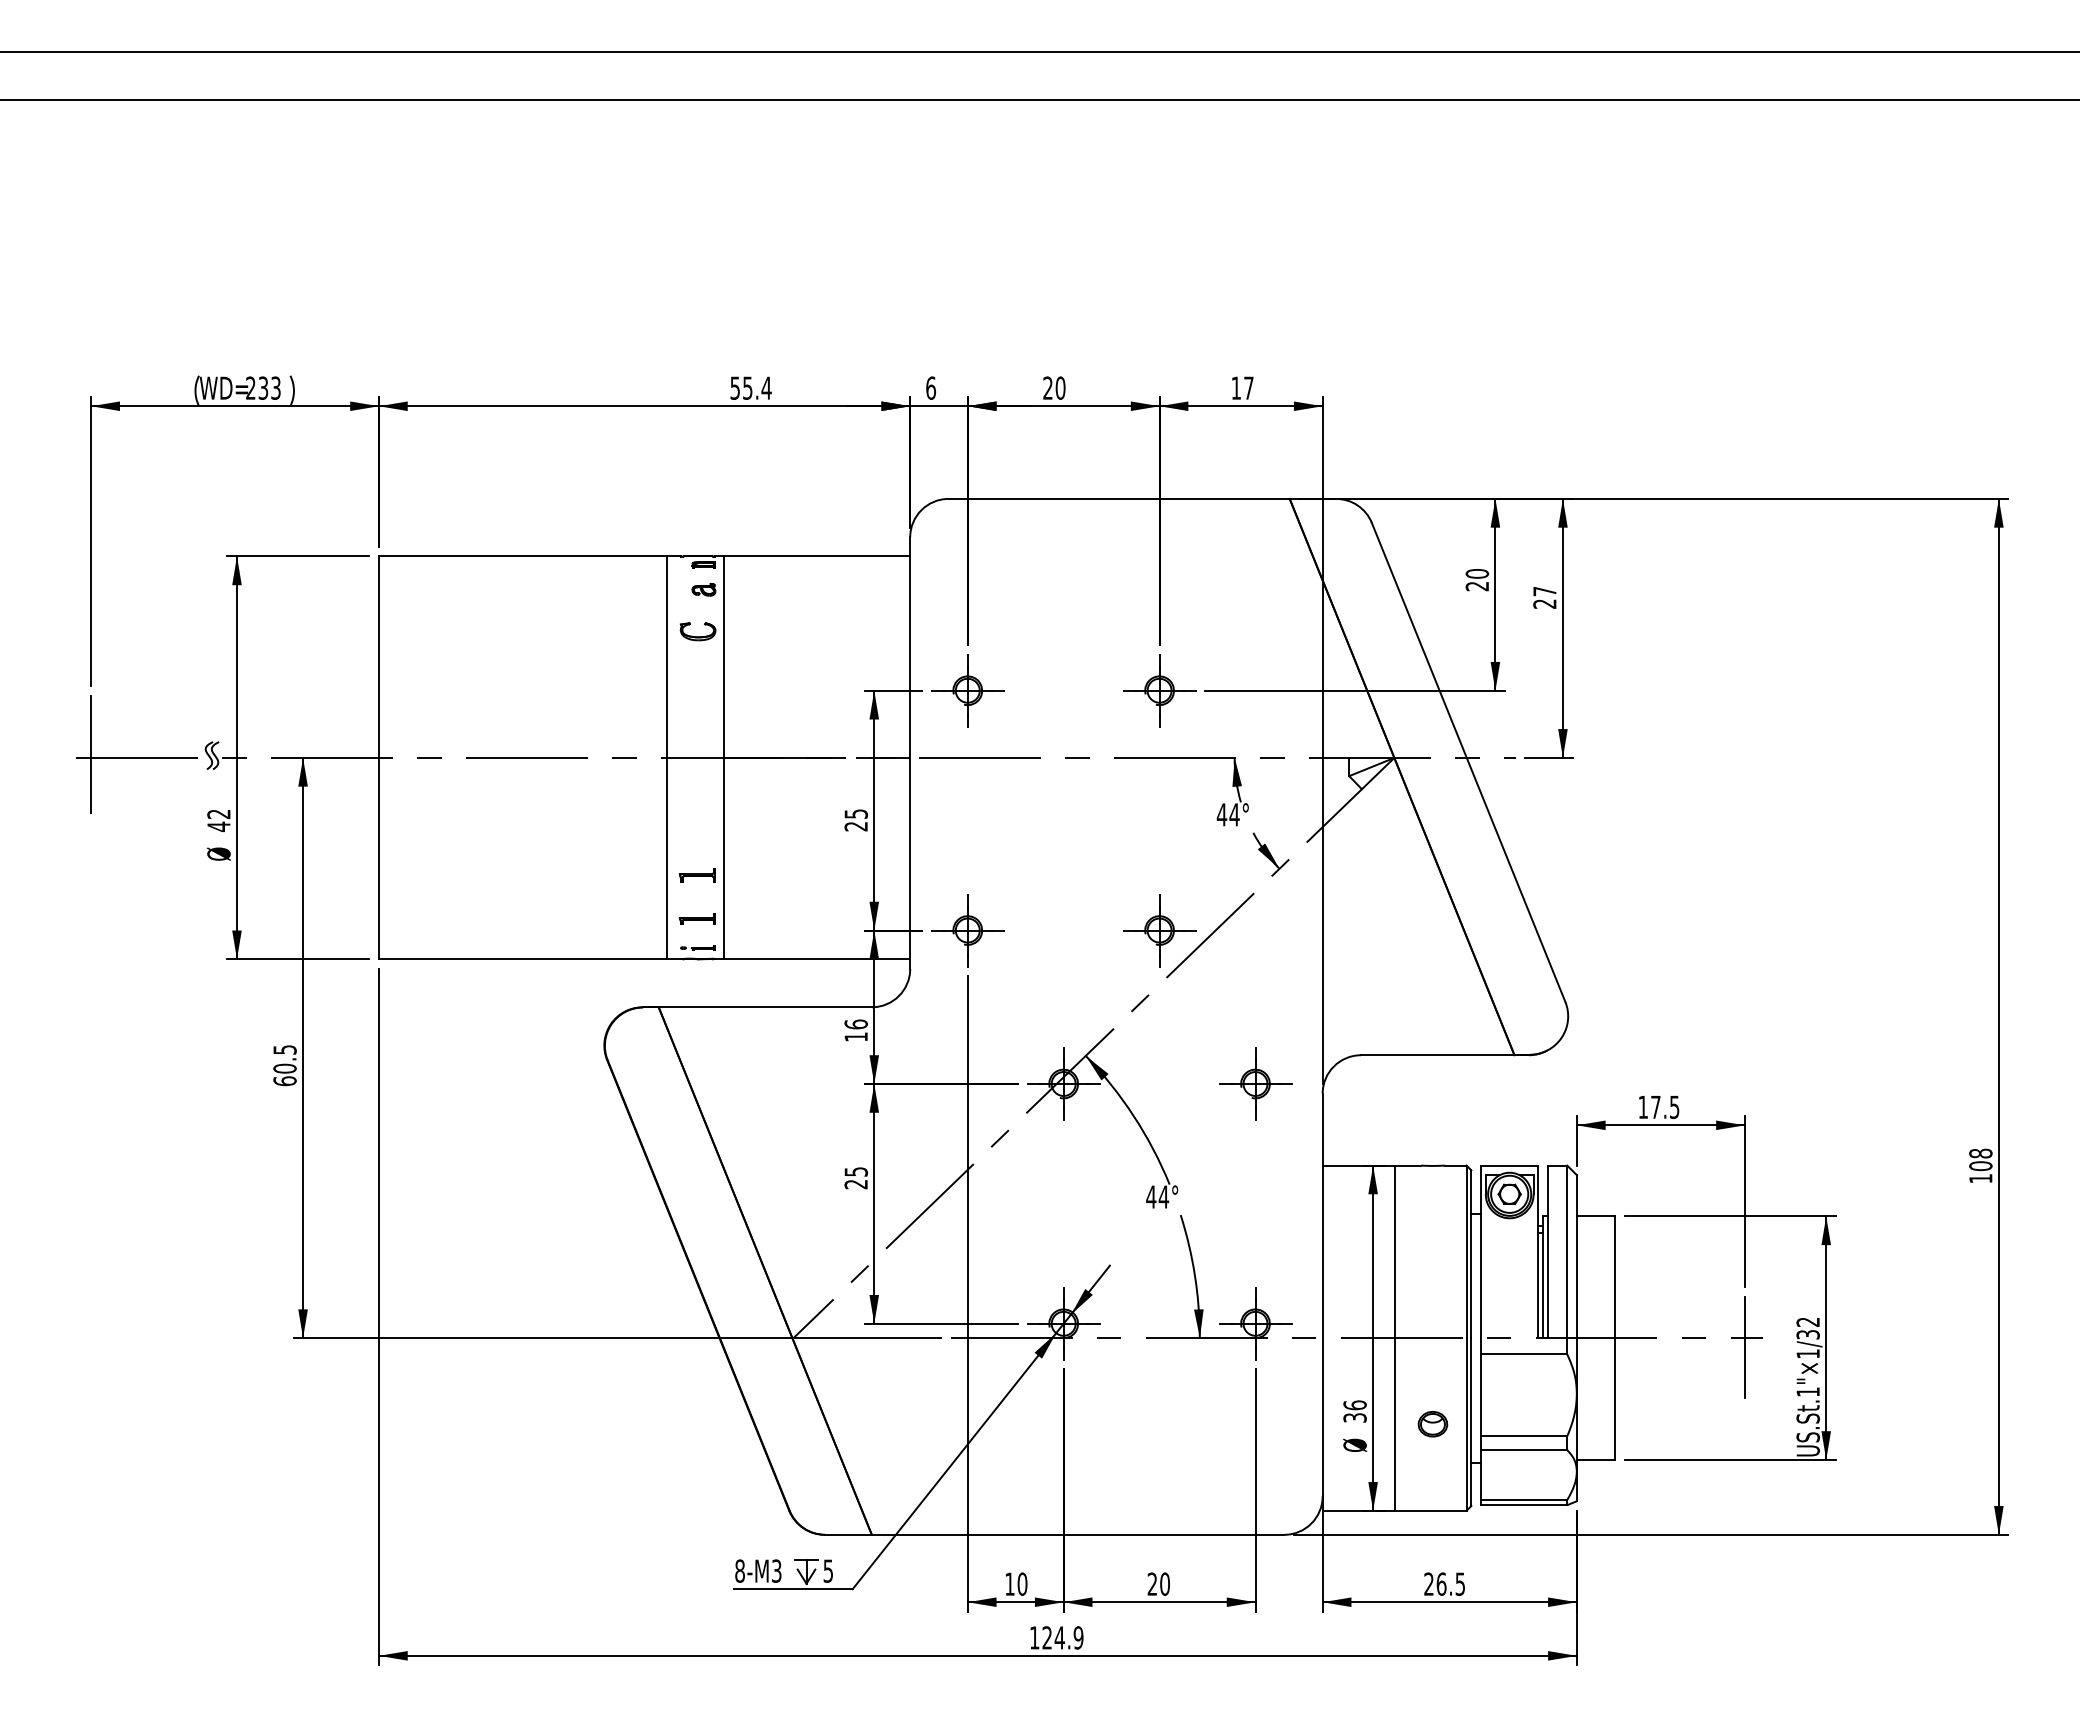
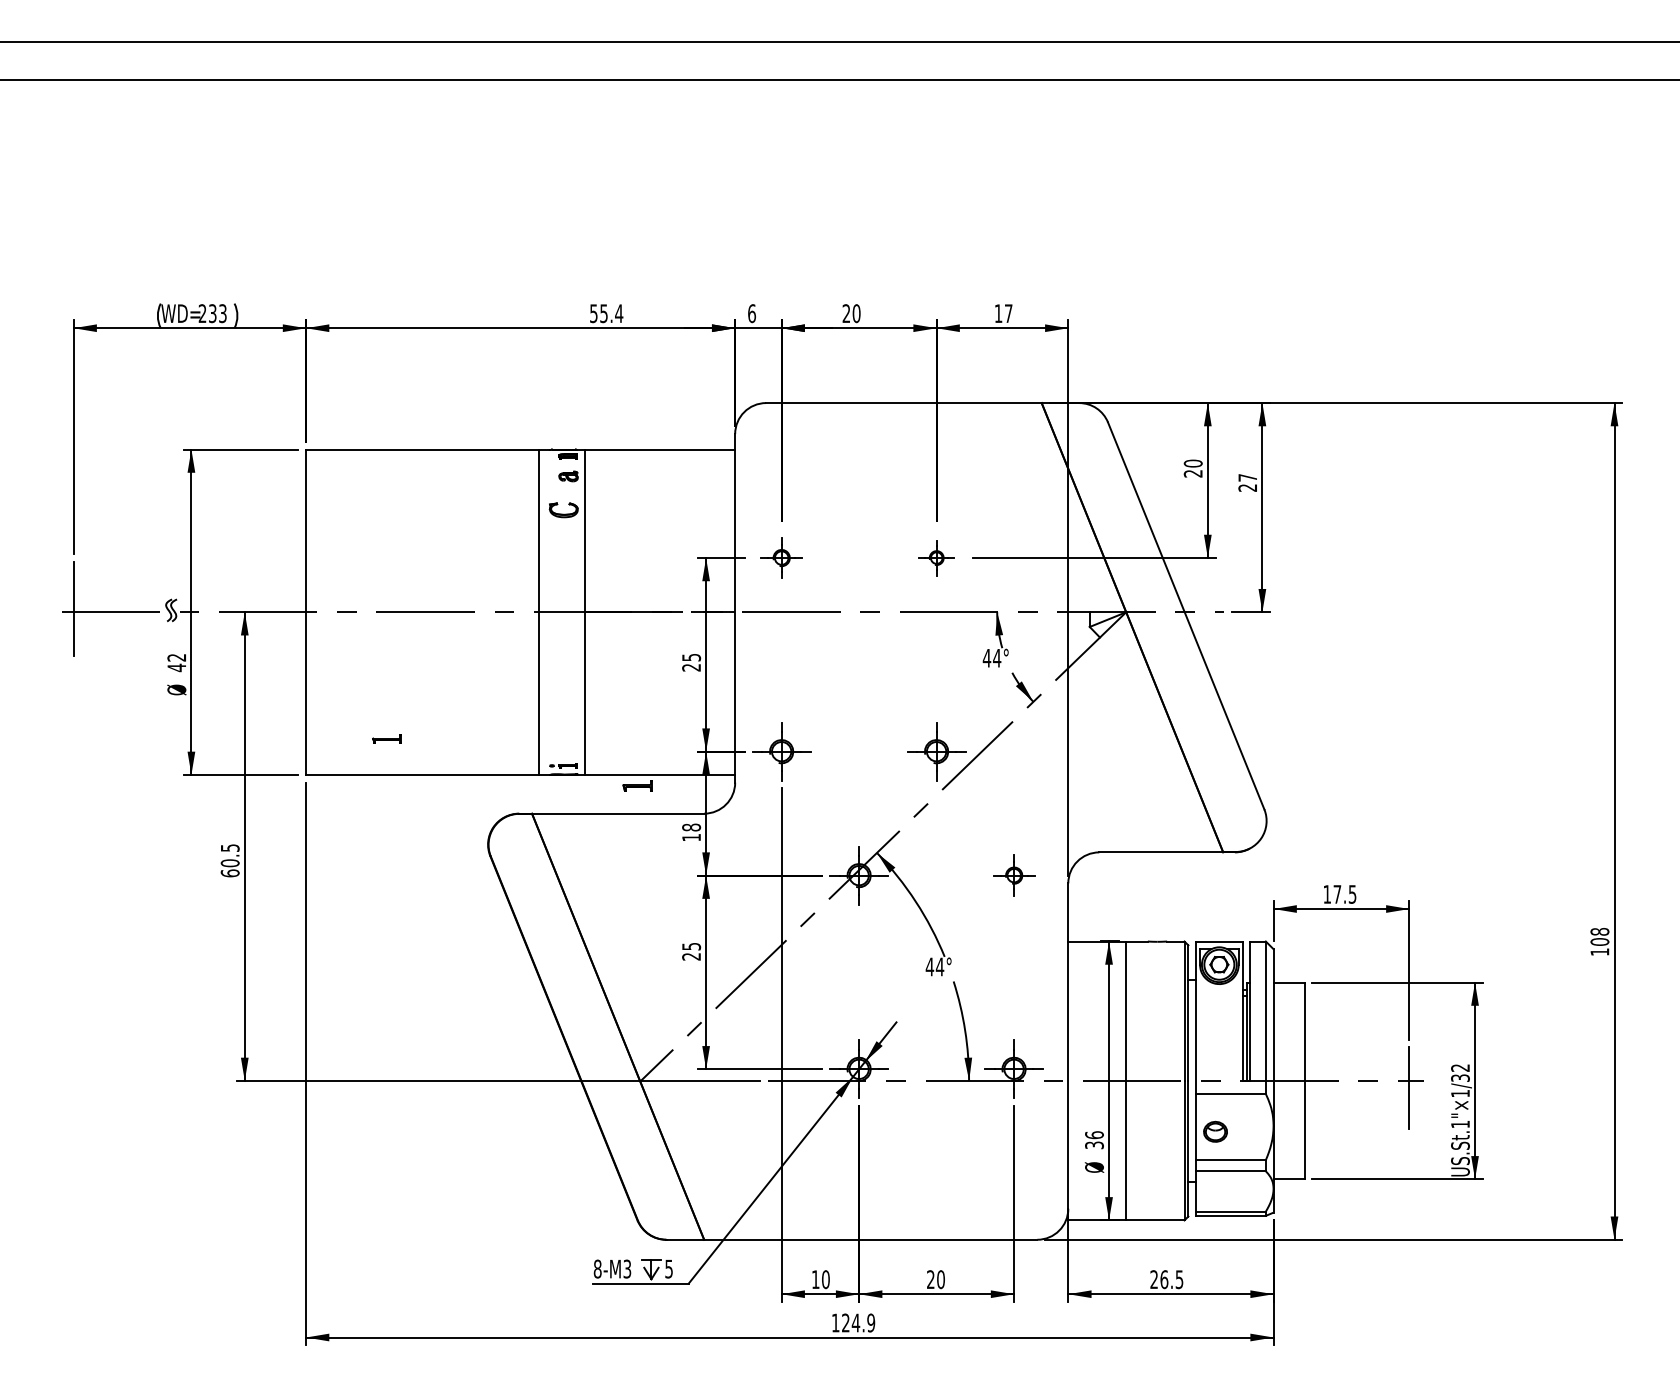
part: (967, 690) -> (781, 557), size x0.7
part: (1159, 690) -> (936, 557), size x0.6
part: (697, 875) -> (637, 786), moved
part: (696, 918) -> (386, 738), moved
text: (855, 1024) -> (690, 827), 16 -> 18
part: (1255, 1083) -> (1014, 875), size x0.7
part: (1432, 1423) -> (1215, 1131), moved

